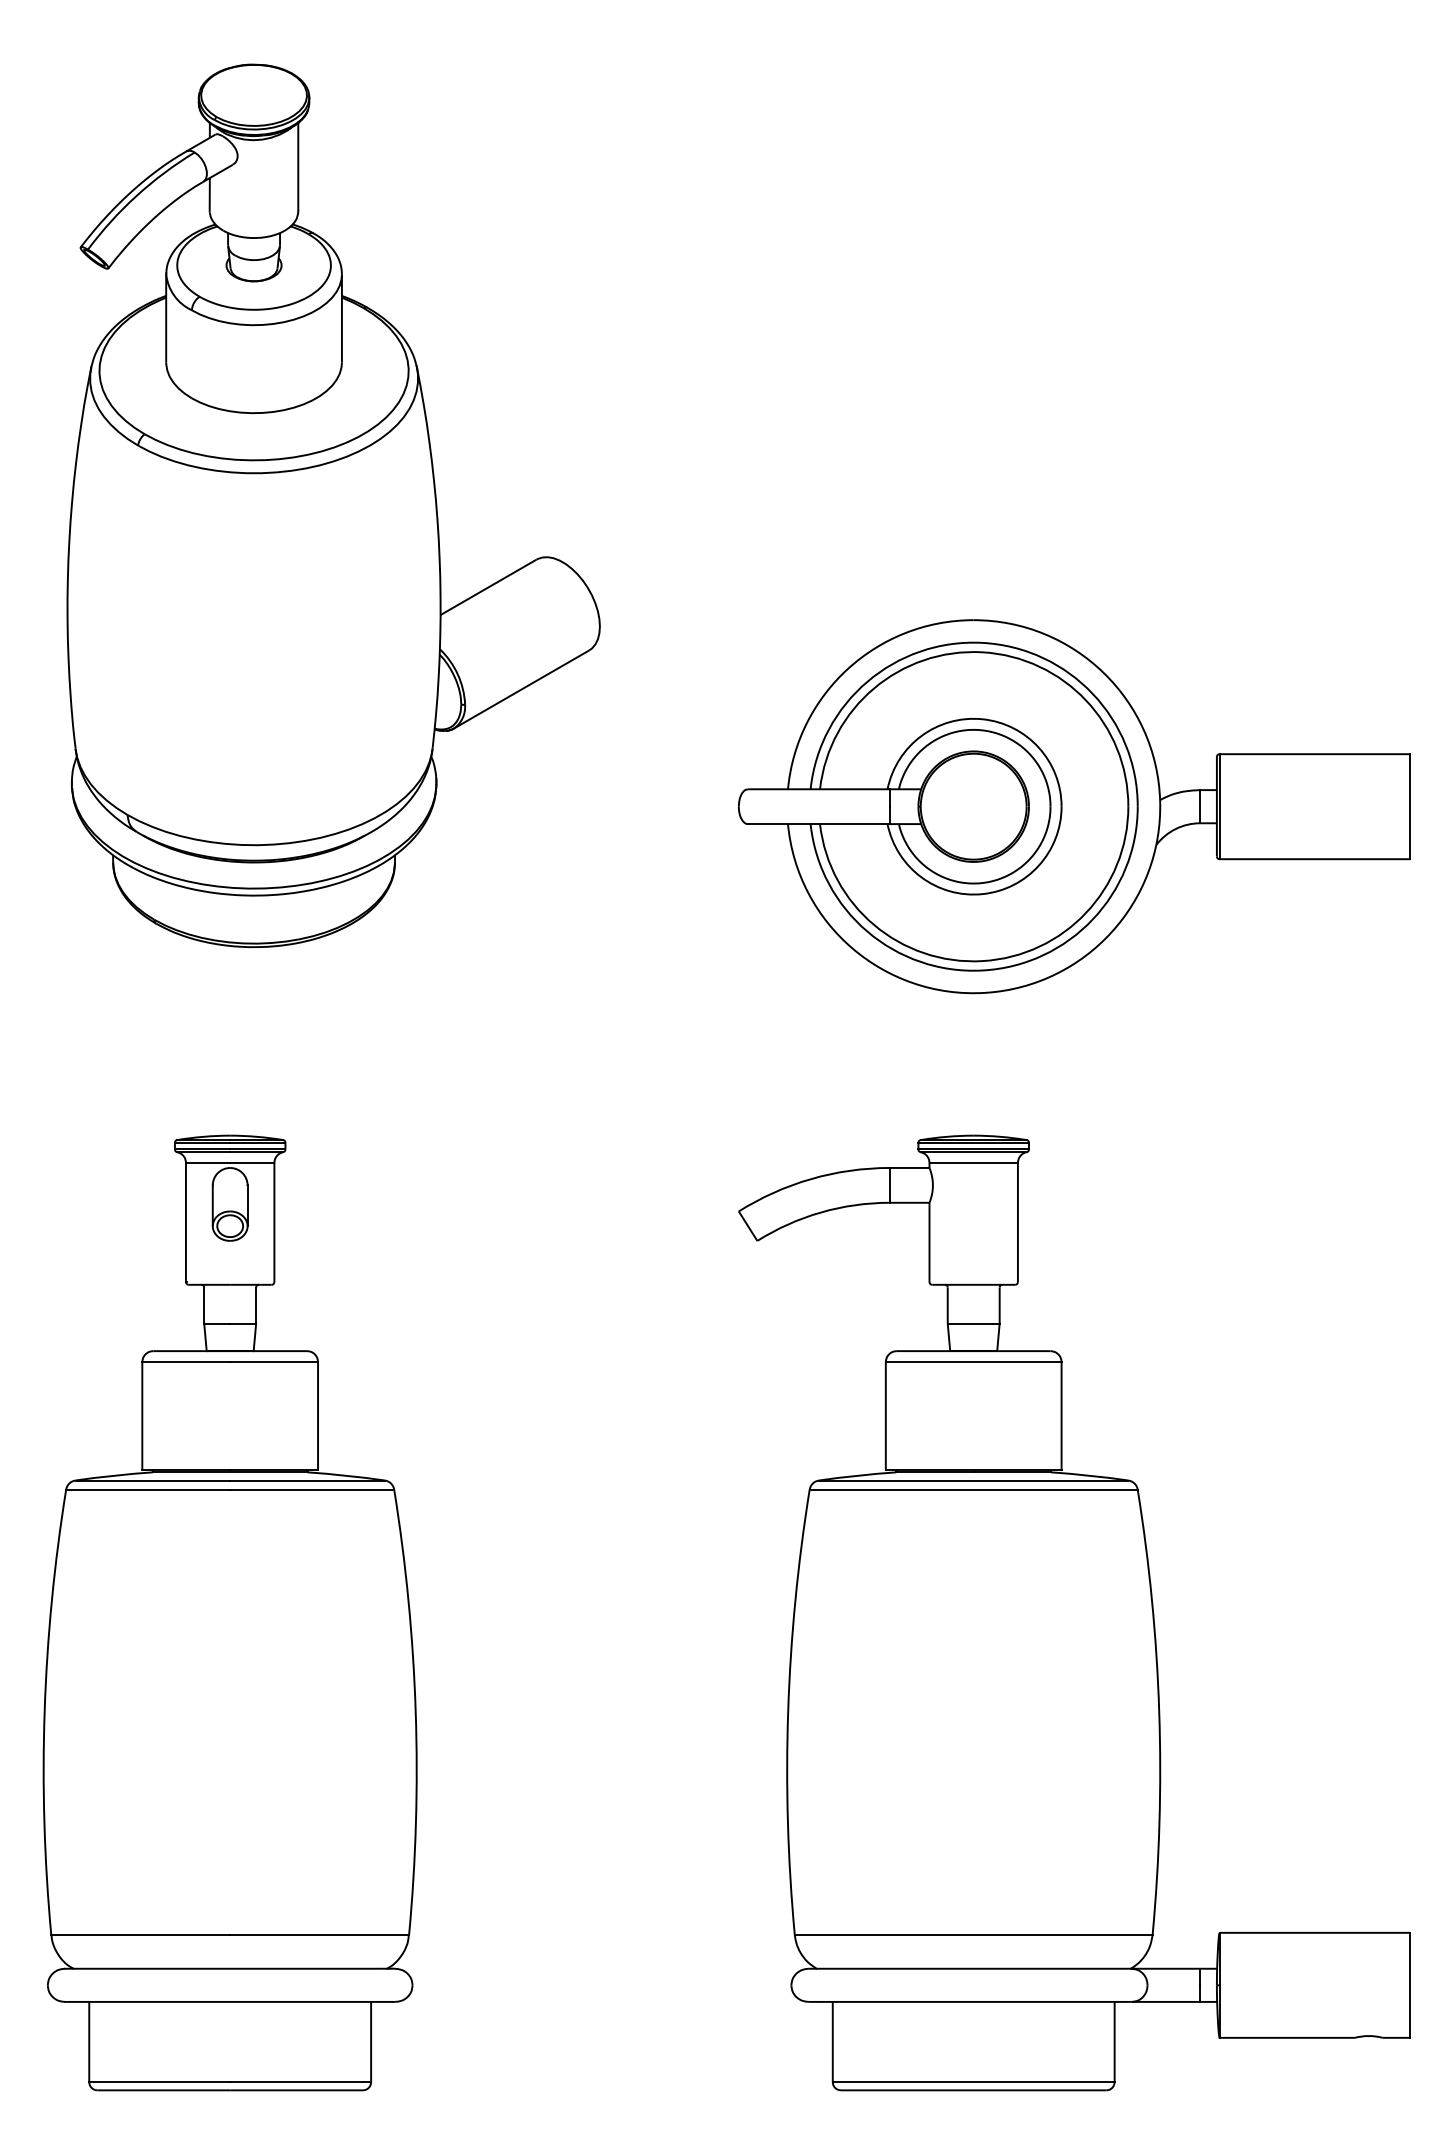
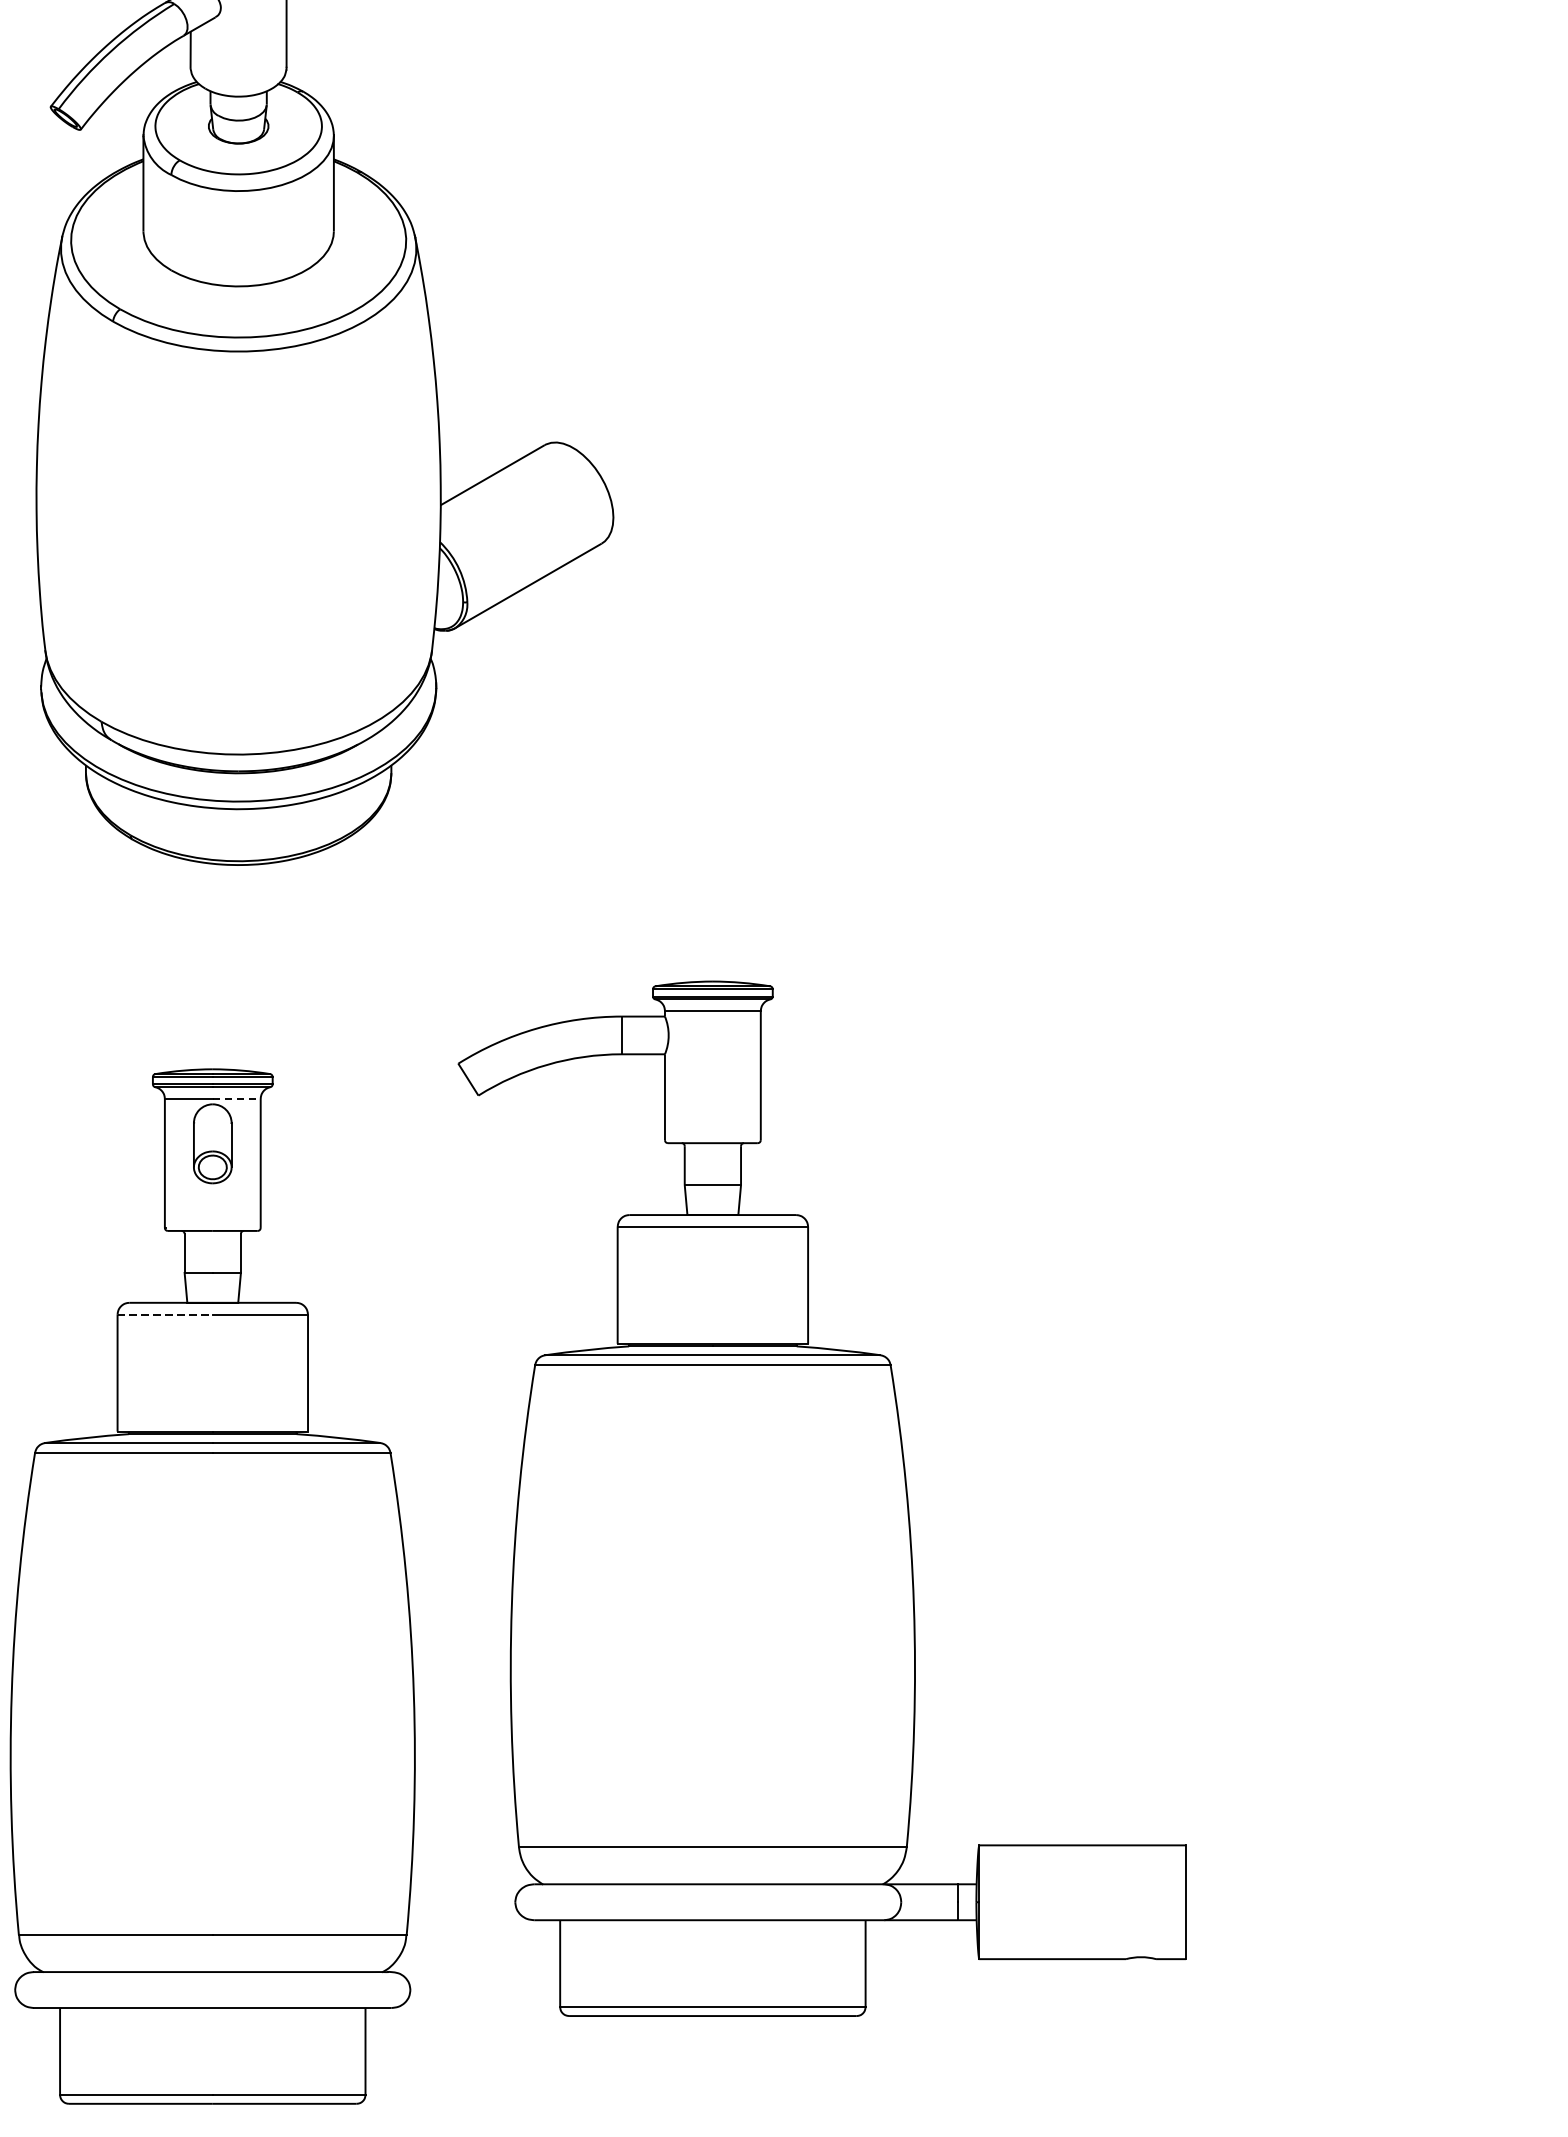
part: (1073, 806) -> (1126, 712), removed
line: (252, 1163) -> (236, 1099), solid -> dashed
line: (186, 1362) -> (165, 1315), solid -> dashed
part: (1074, 1612) -> (822, 1498), moved

